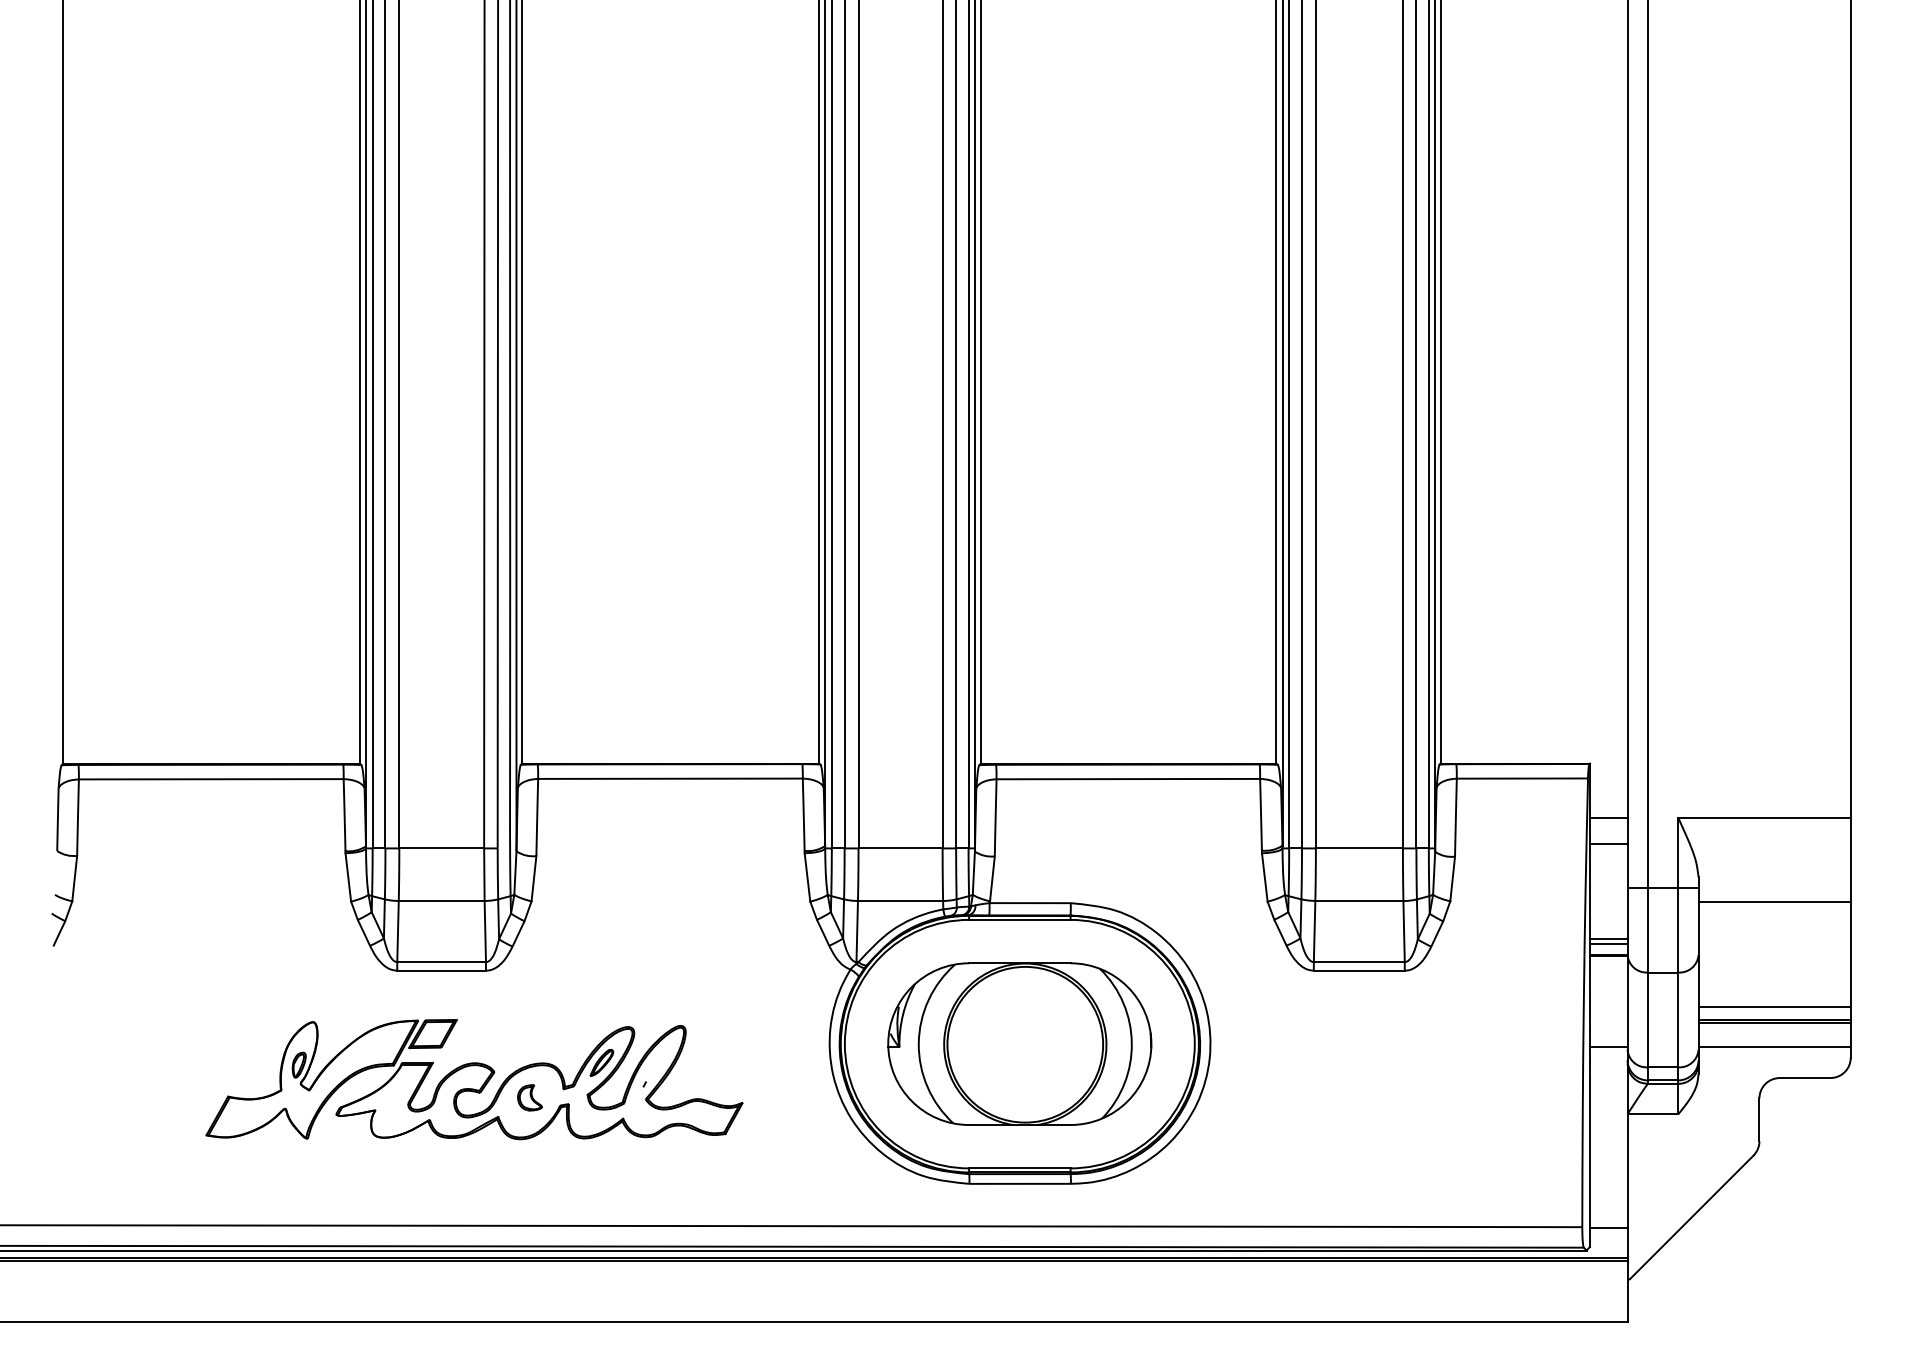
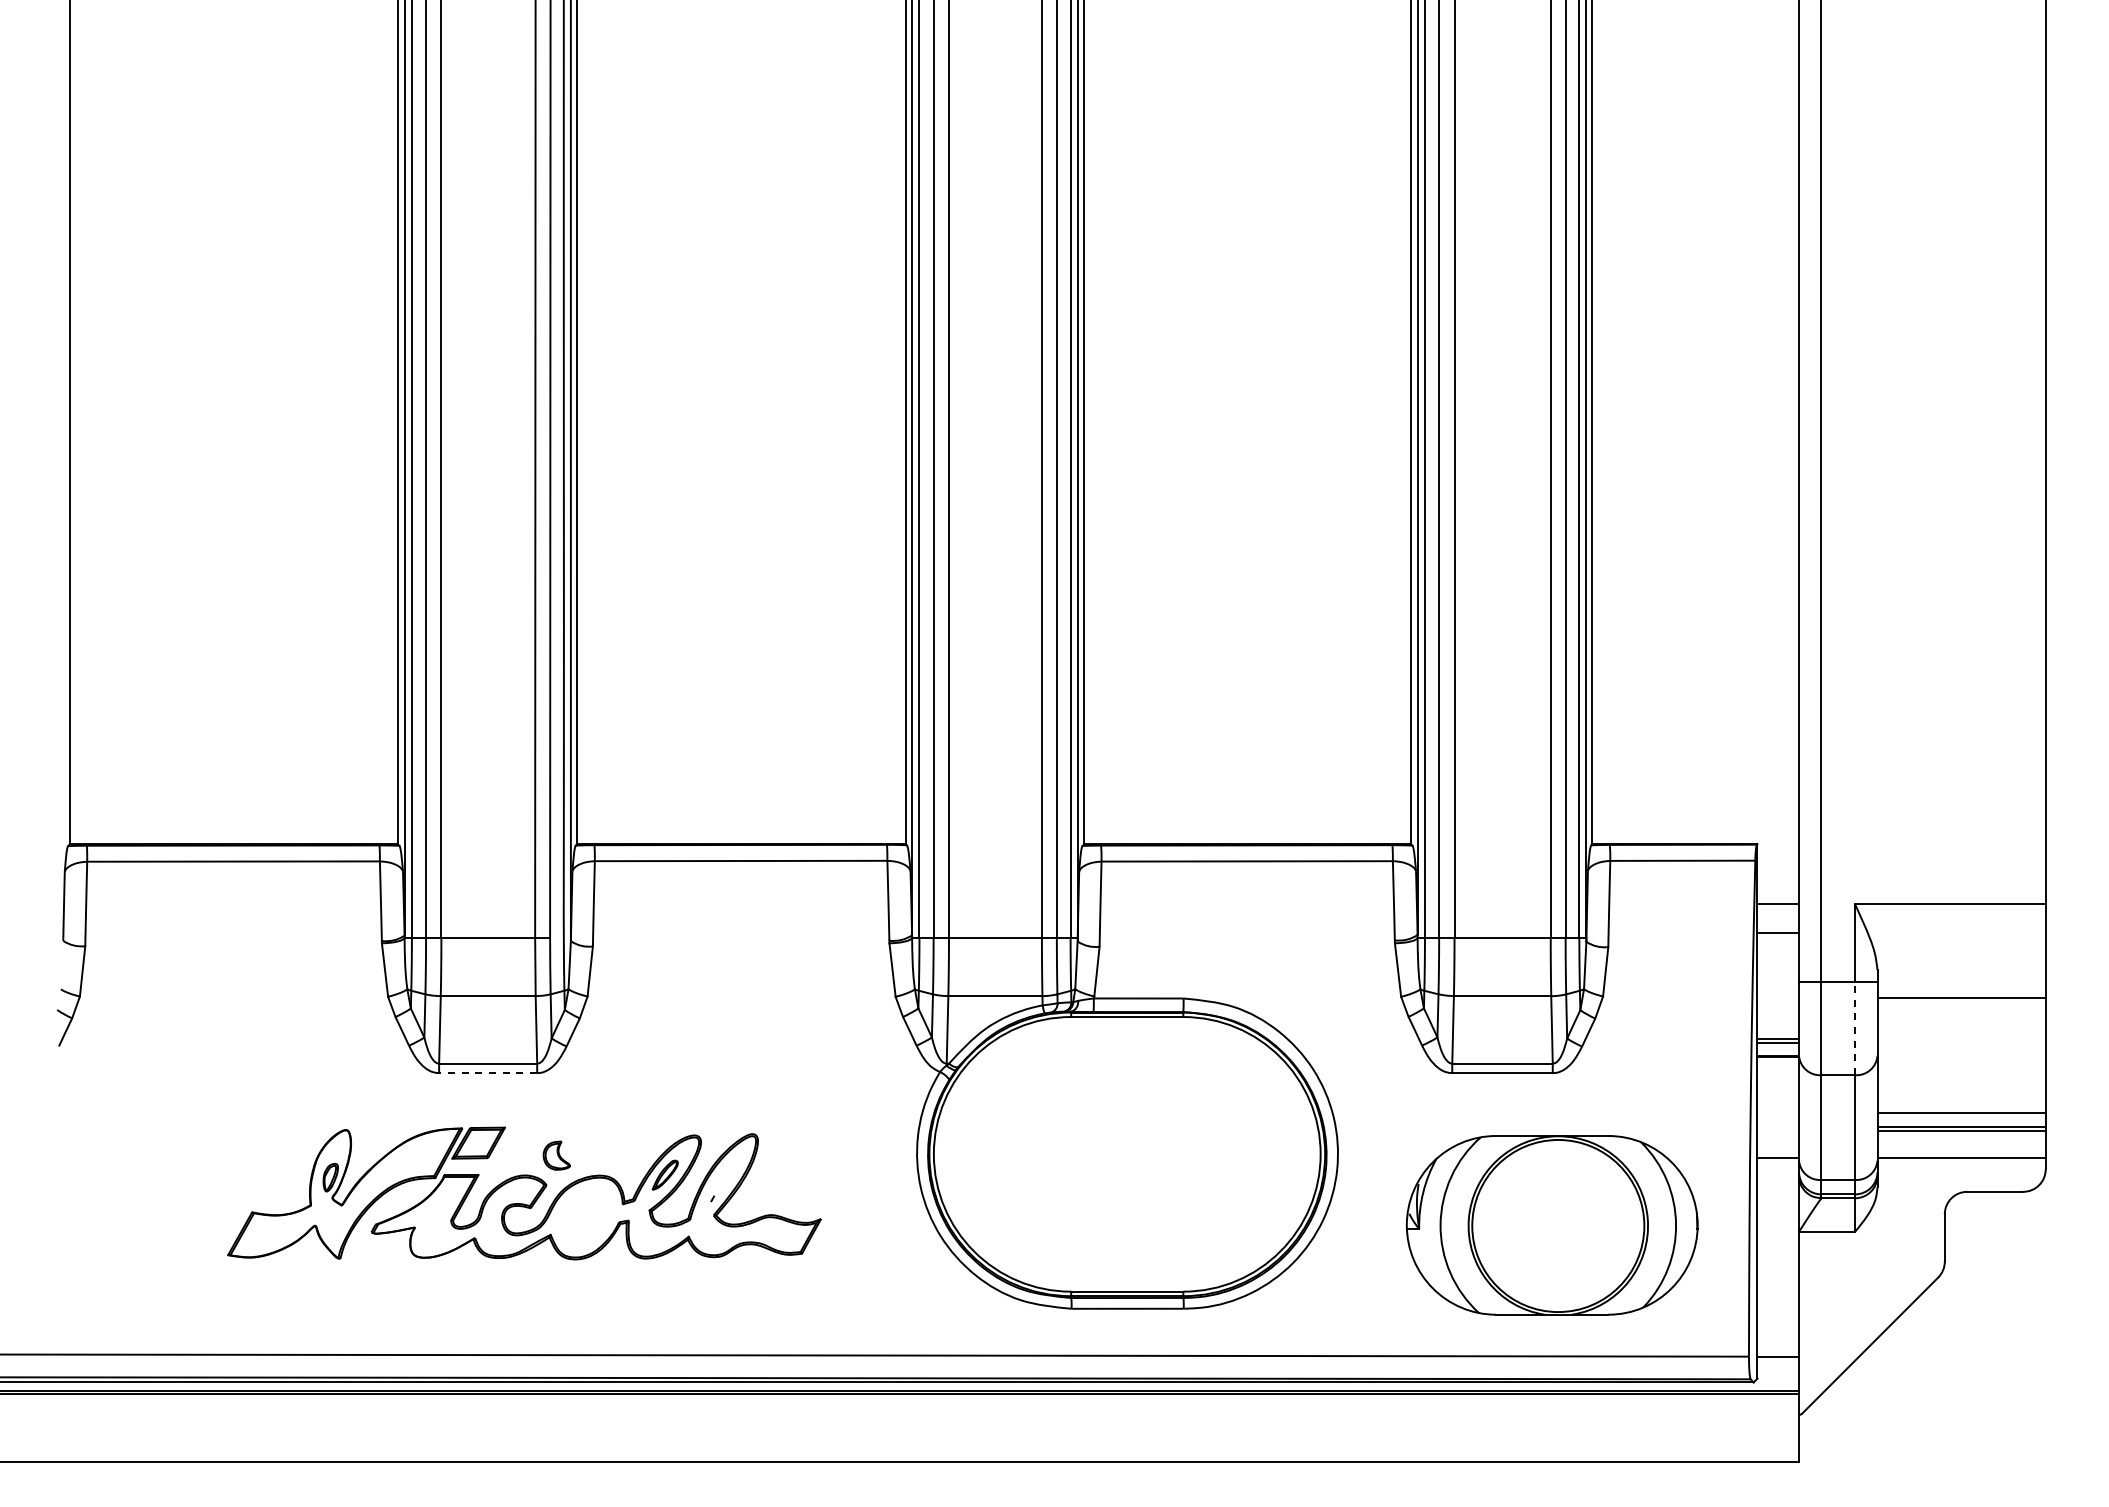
line: (1678, 930) -> (1855, 1028), solid -> dashed
line: (441, 971) -> (487, 1073), solid -> dashed
part: (1019, 1044) -> (1551, 1225), moved
part: (529, 1097) -> (556, 1155), moved

